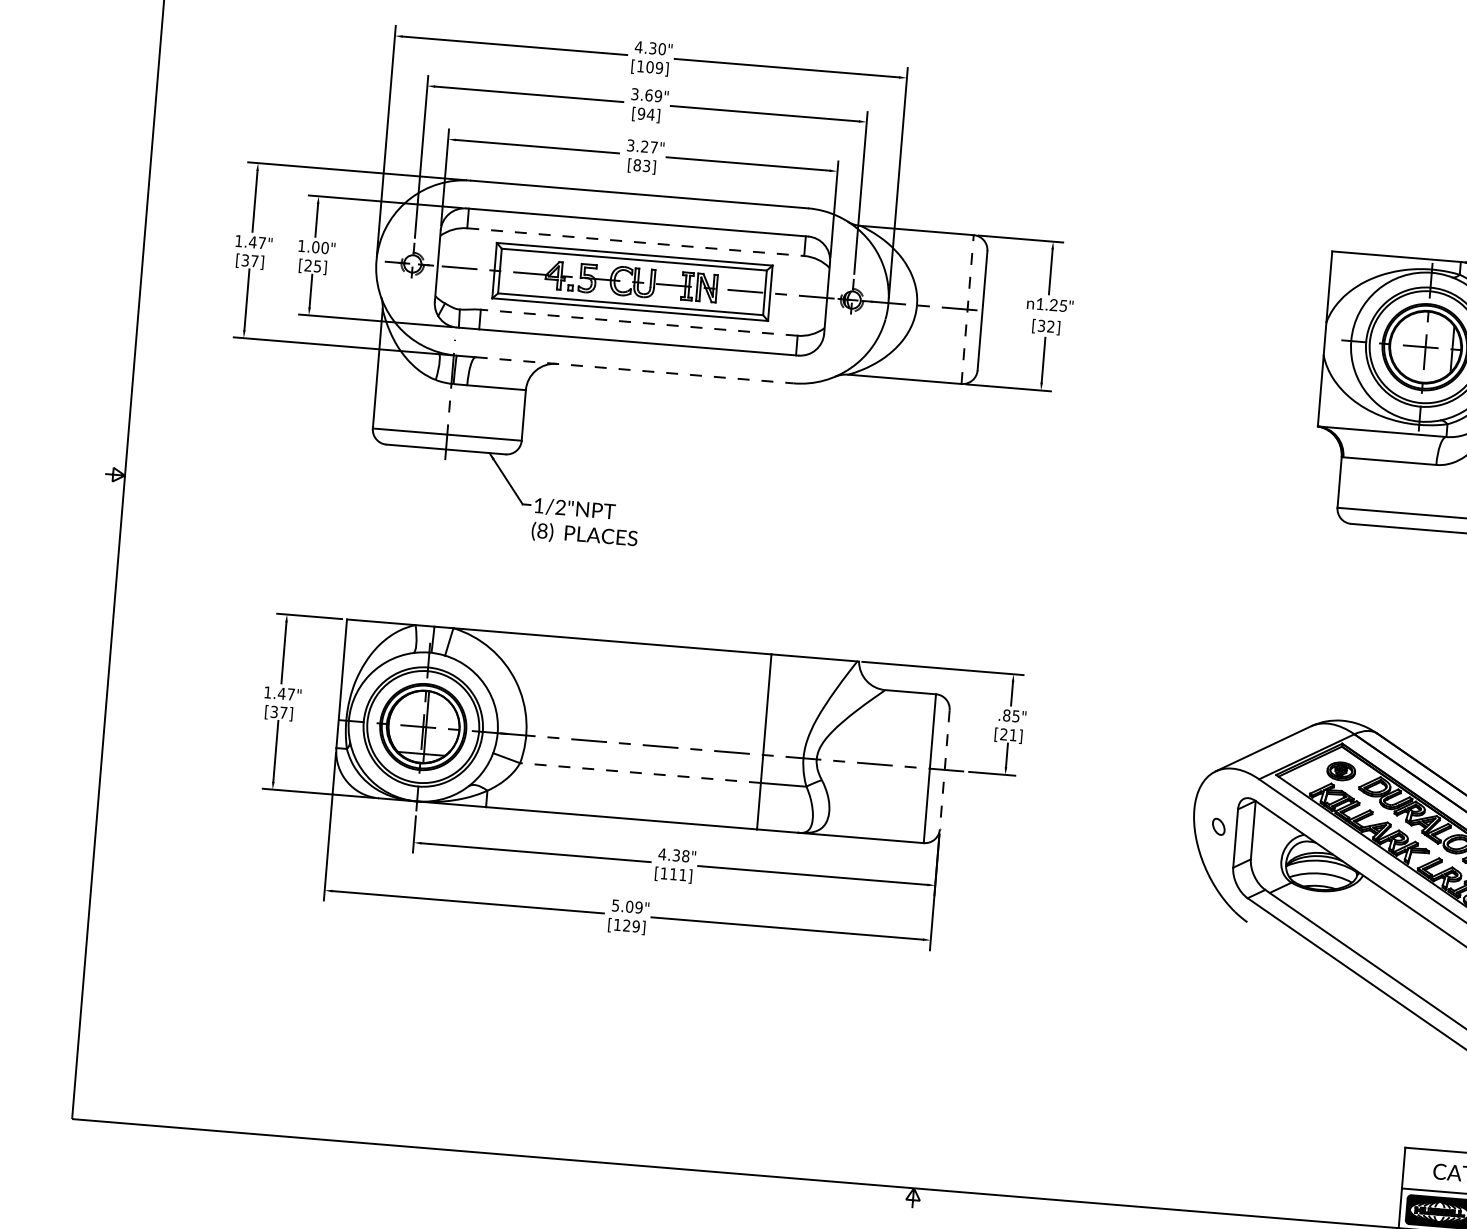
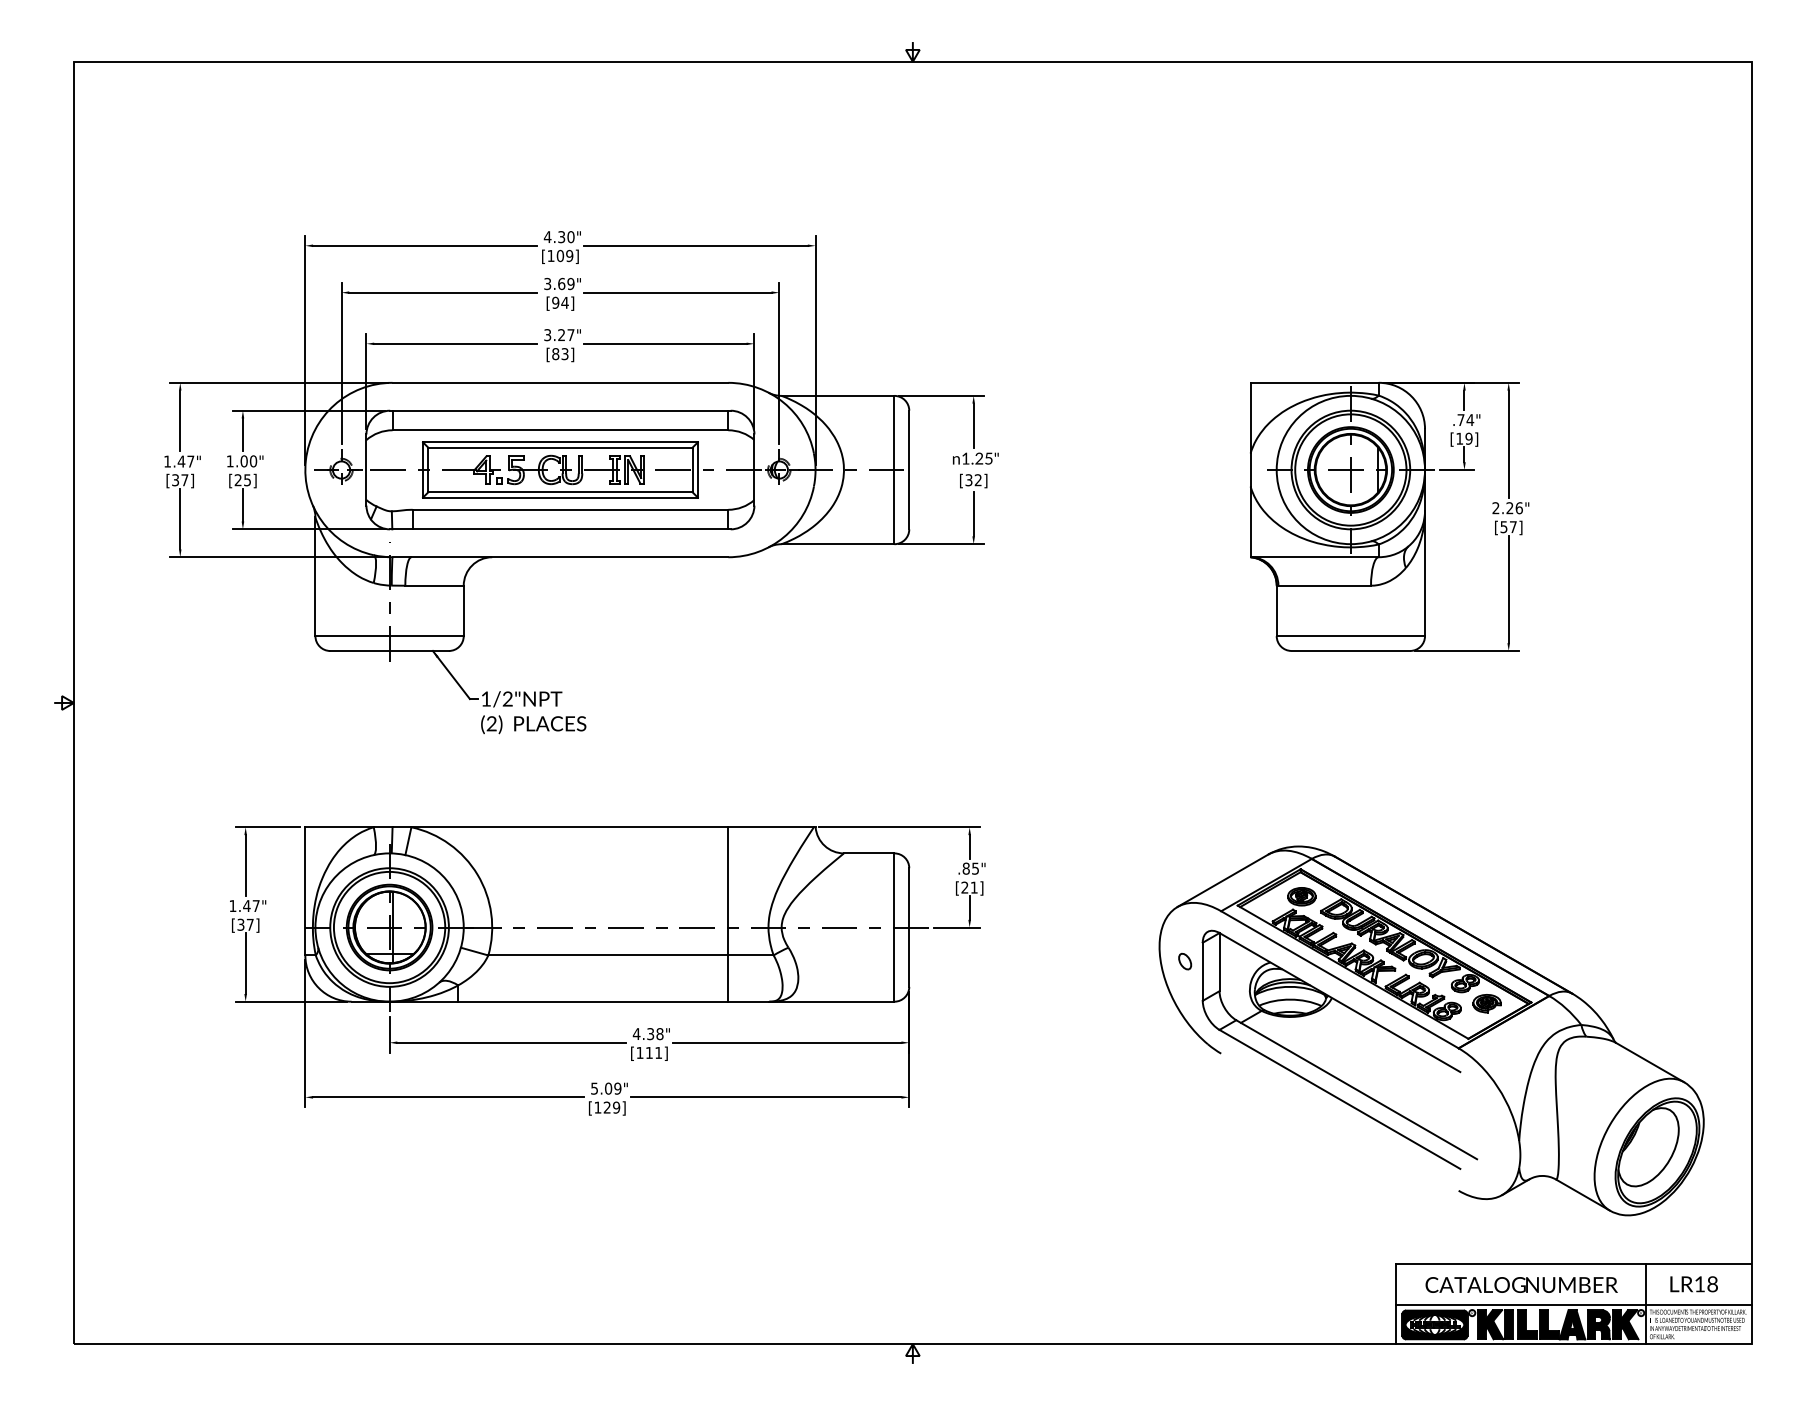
line: (635, 242) -> (560, 430), dashed -> solid
line: (967, 309) -> (894, 469), dashed -> solid
line: (639, 322) -> (570, 509), dashed -> solid
line: (635, 370) -> (570, 557), dashed -> solid
text: (542, 531) -> (491, 724), (8) -> (2)
line: (944, 770) -> (909, 928), dashed -> solid
line: (639, 773) -> (607, 955), dashed -> solid

